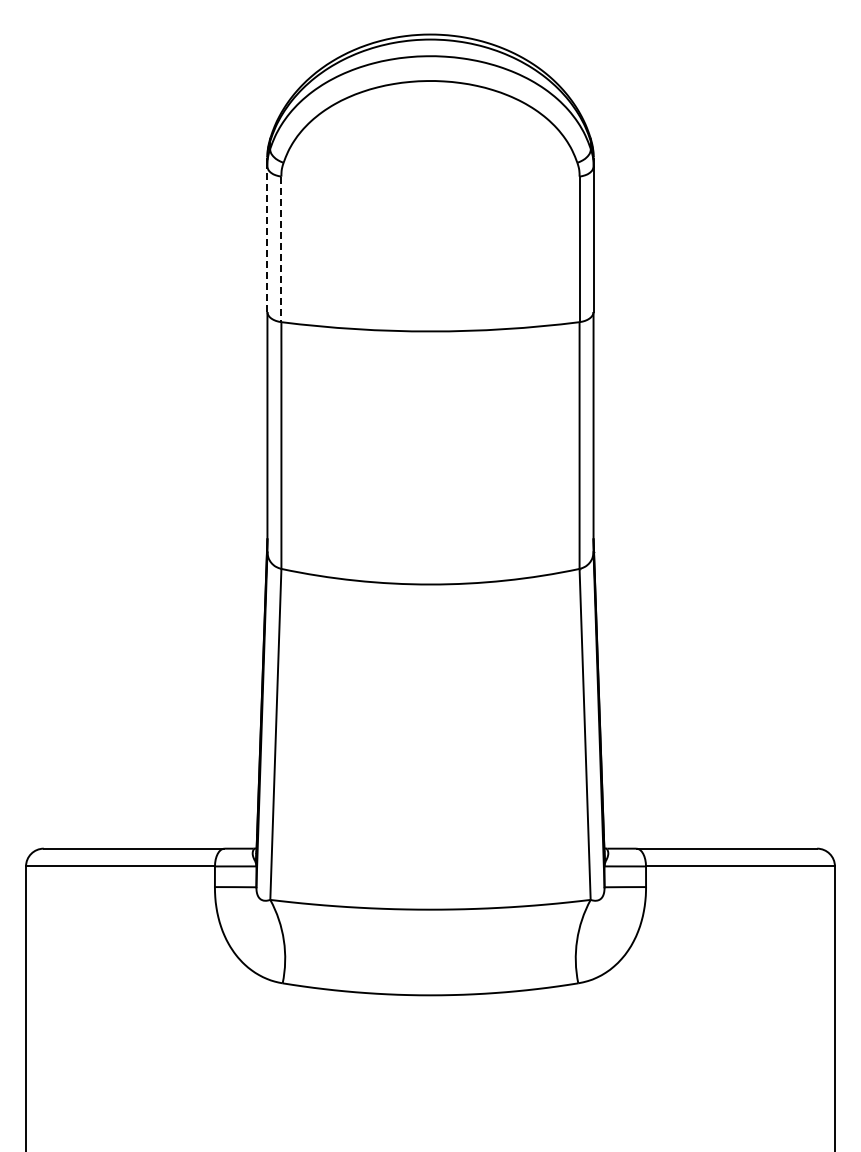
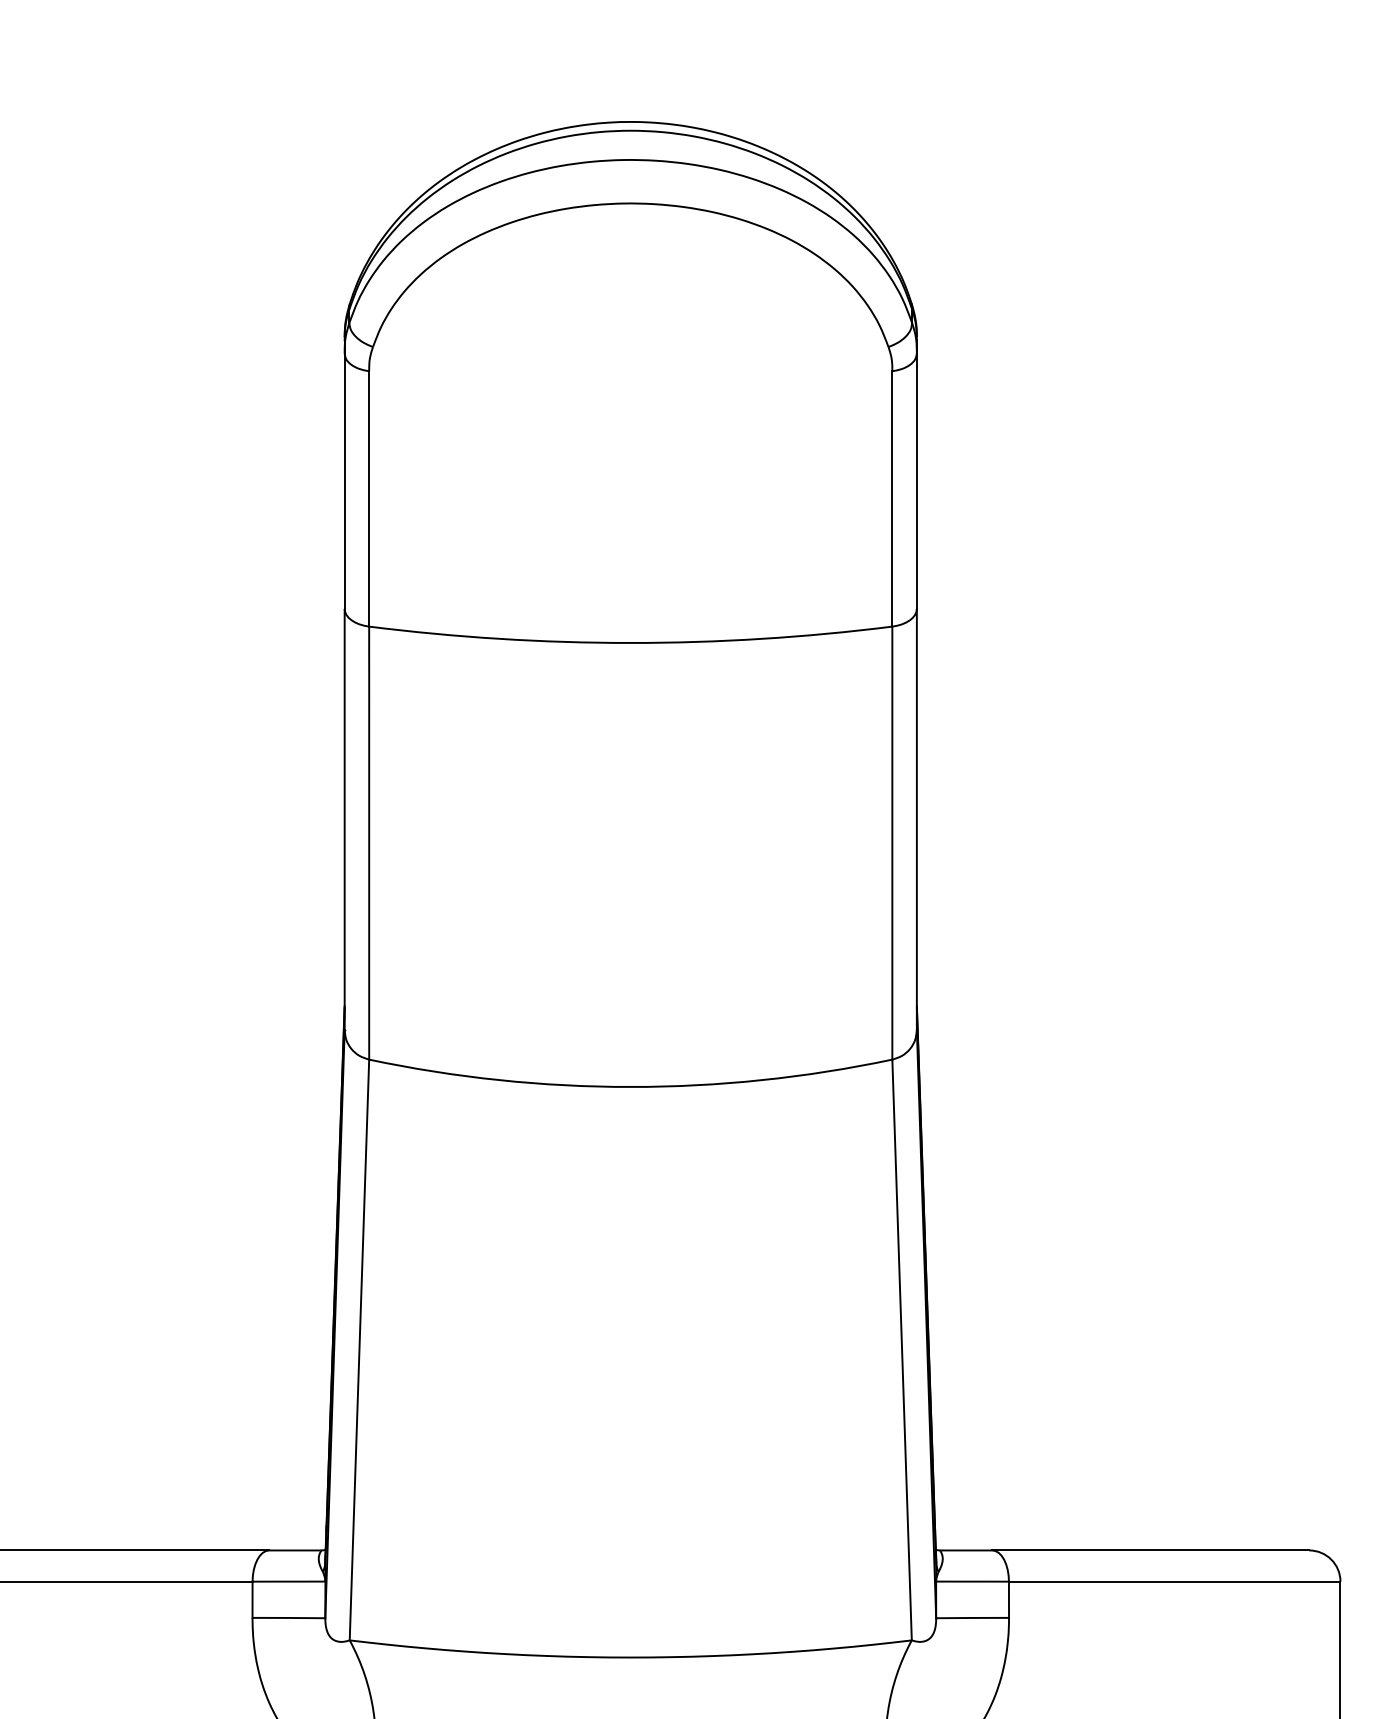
line: (267, 239) -> (344, 481), dashed -> solid
line: (281, 249) -> (369, 499), dashed -> solid

